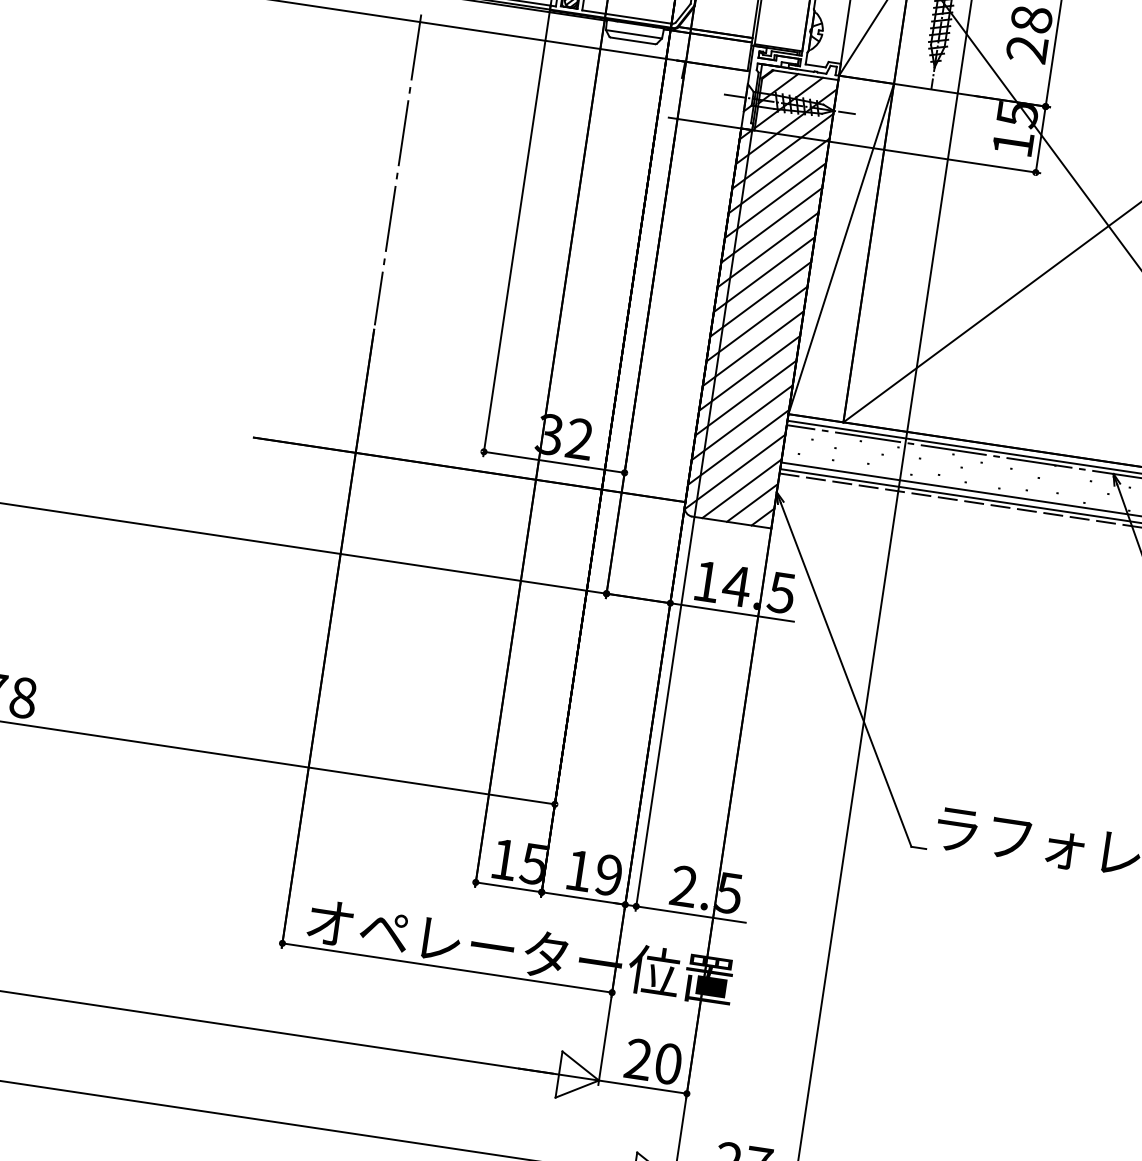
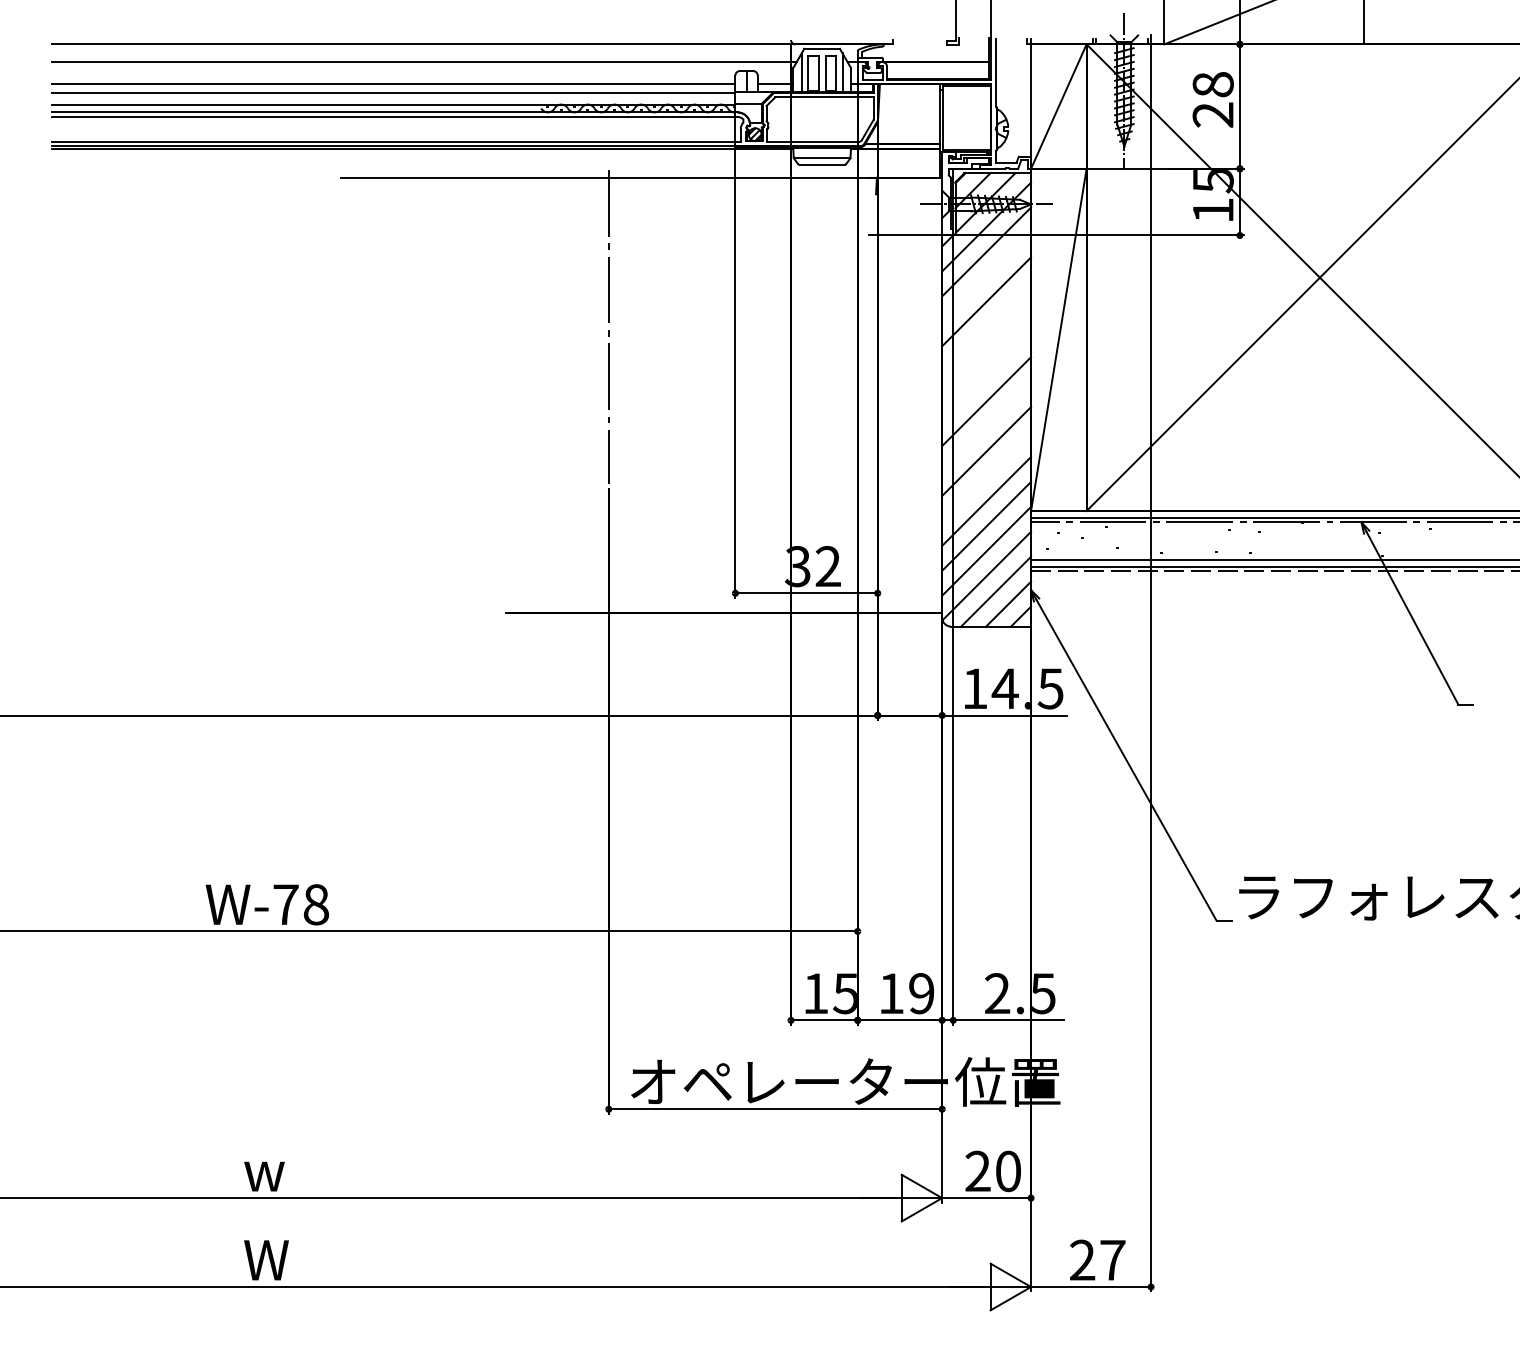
line: (779, 175) -> (986, 276), removed
line: (771, 225) -> (986, 326), removed
line: (767, 249) -> (986, 351), removed
line: (764, 274) -> (986, 376), removed
line: (756, 323) -> (986, 426), removed
line: (749, 373) -> (986, 476), removed

